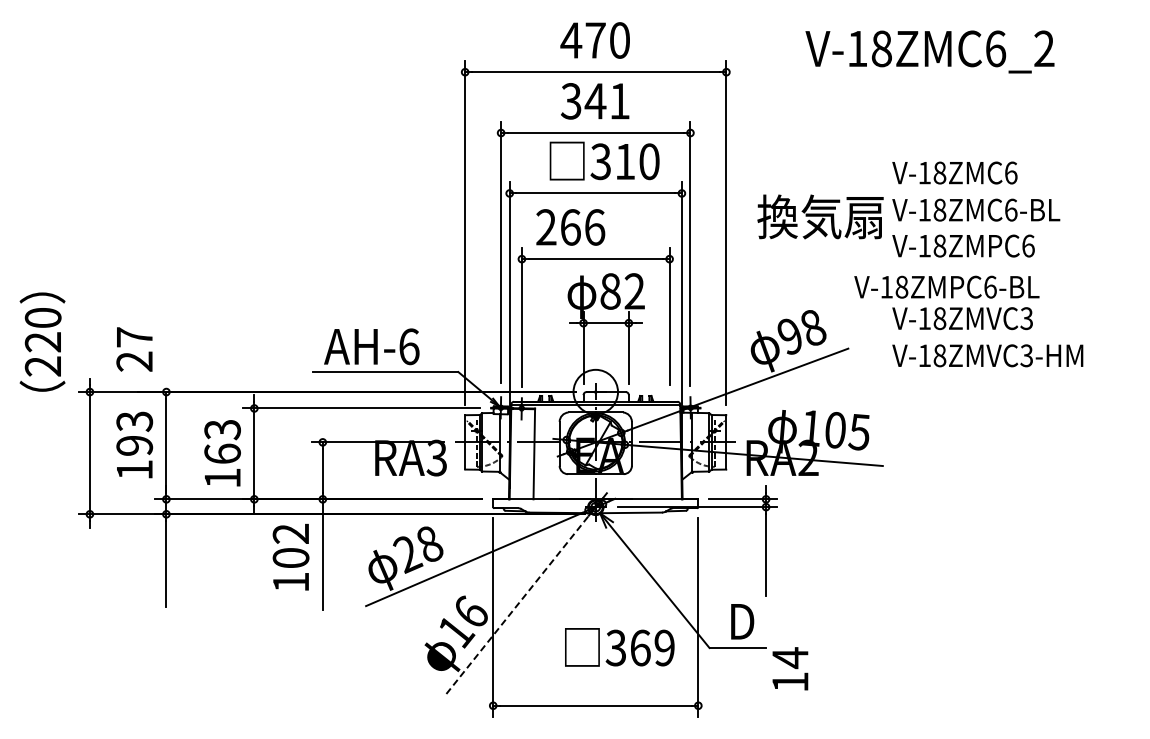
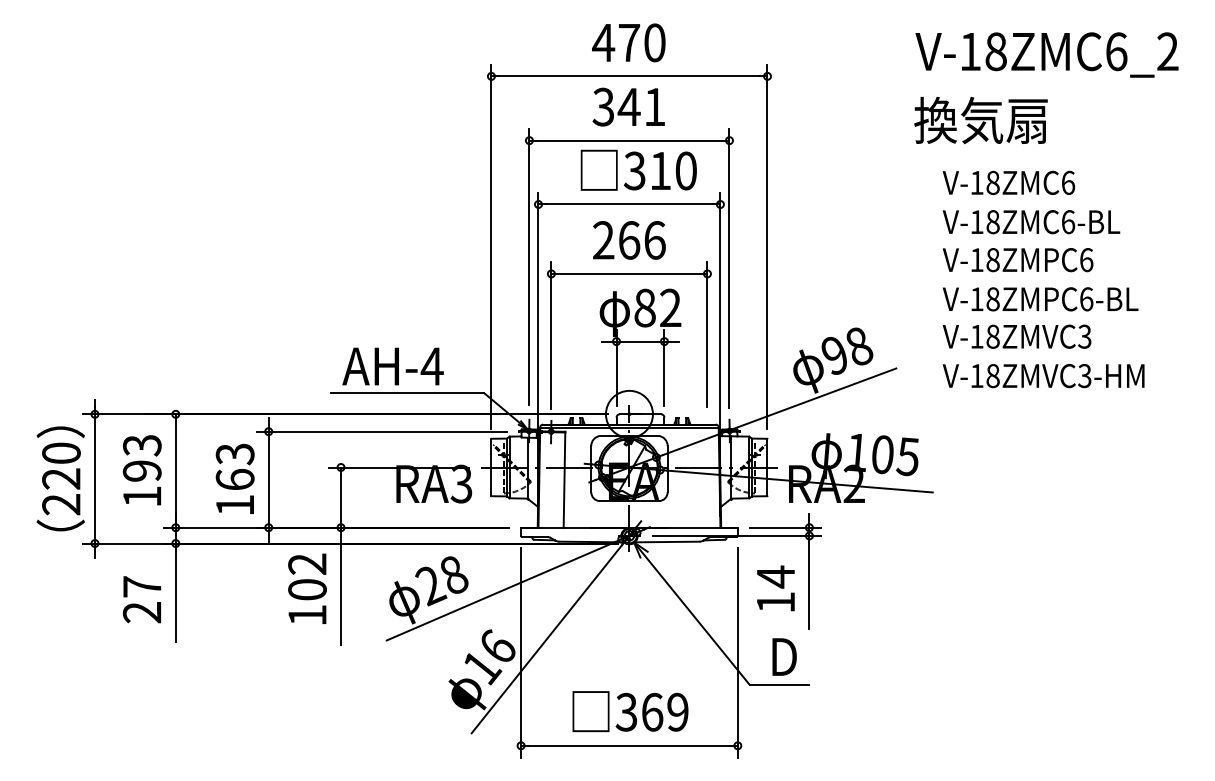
text: (929, 51) -> (1046, 54), moved
text: (820, 216) -> (981, 120), moved
text: (570, 227) -> (629, 240), moved
text: (946, 286) -> (1040, 298), moved
text: (42, 341) -> (60, 478), moved
text: (409, 346) -> (432, 366), AH-6 -> AH-4
text: (134, 349) -> (142, 599), moved
line: (517, 604) -> (546, 638), dashed -> solid
text: (619, 647) -> (630, 711), moved
text: (790, 668) -> (776, 588), moved

